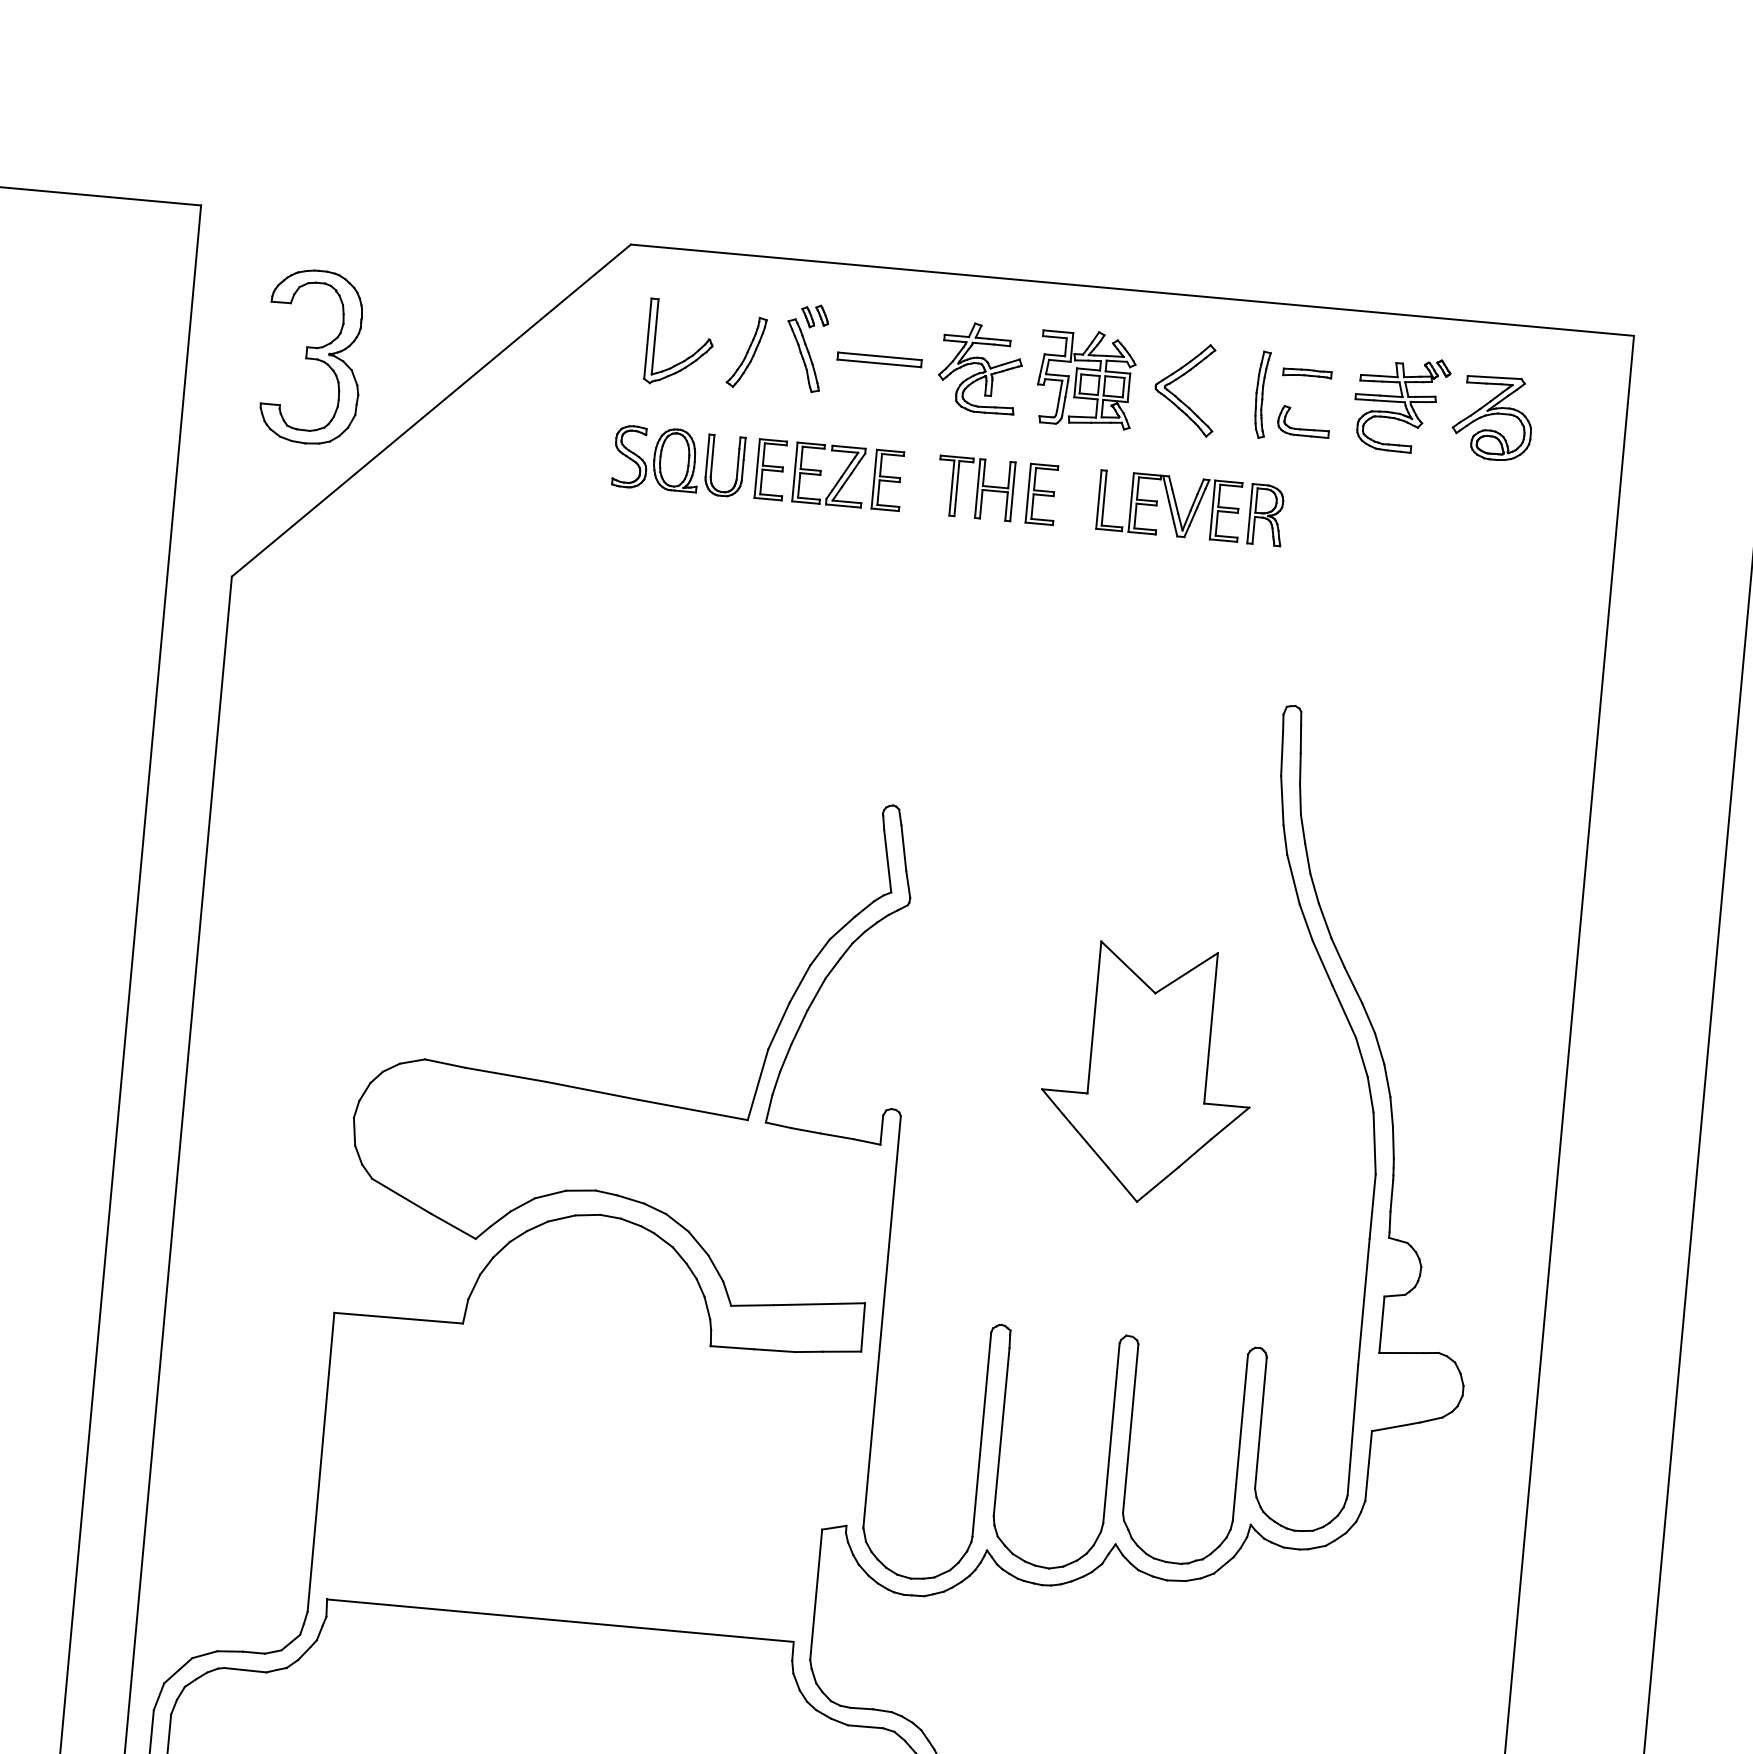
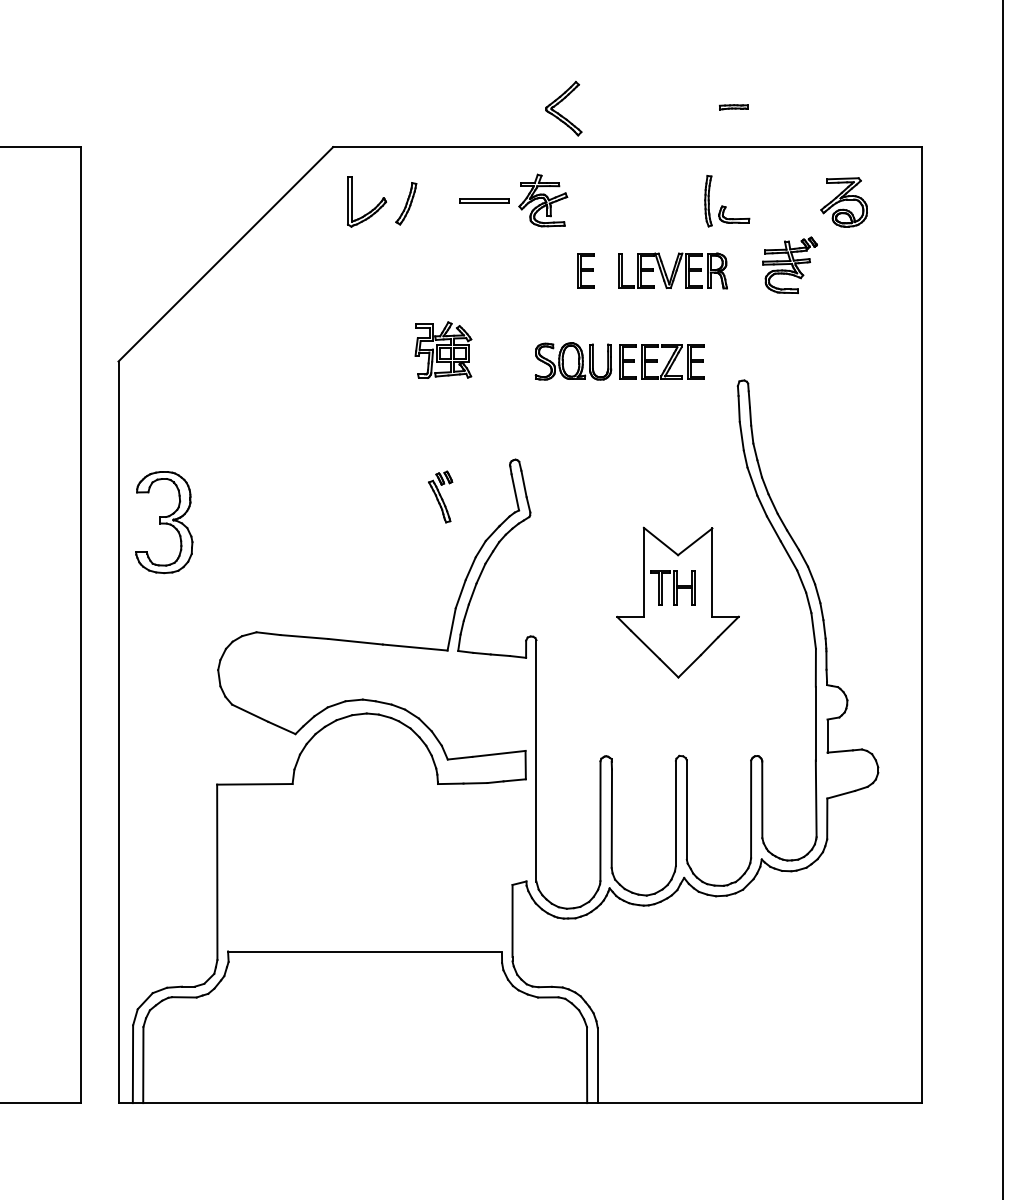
part: (805, 347) -> (440, 496), moved
part: (313, 357) -> (164, 522), moved
part: (1306, 373) -> (733, 107), moved
part: (1086, 377) -> (443, 349), moved
part: (1181, 398) -> (561, 114), moved
part: (1400, 402) -> (789, 264), moved
part: (757, 468) -> (619, 361), moved
part: (975, 487) -> (672, 587), moved

